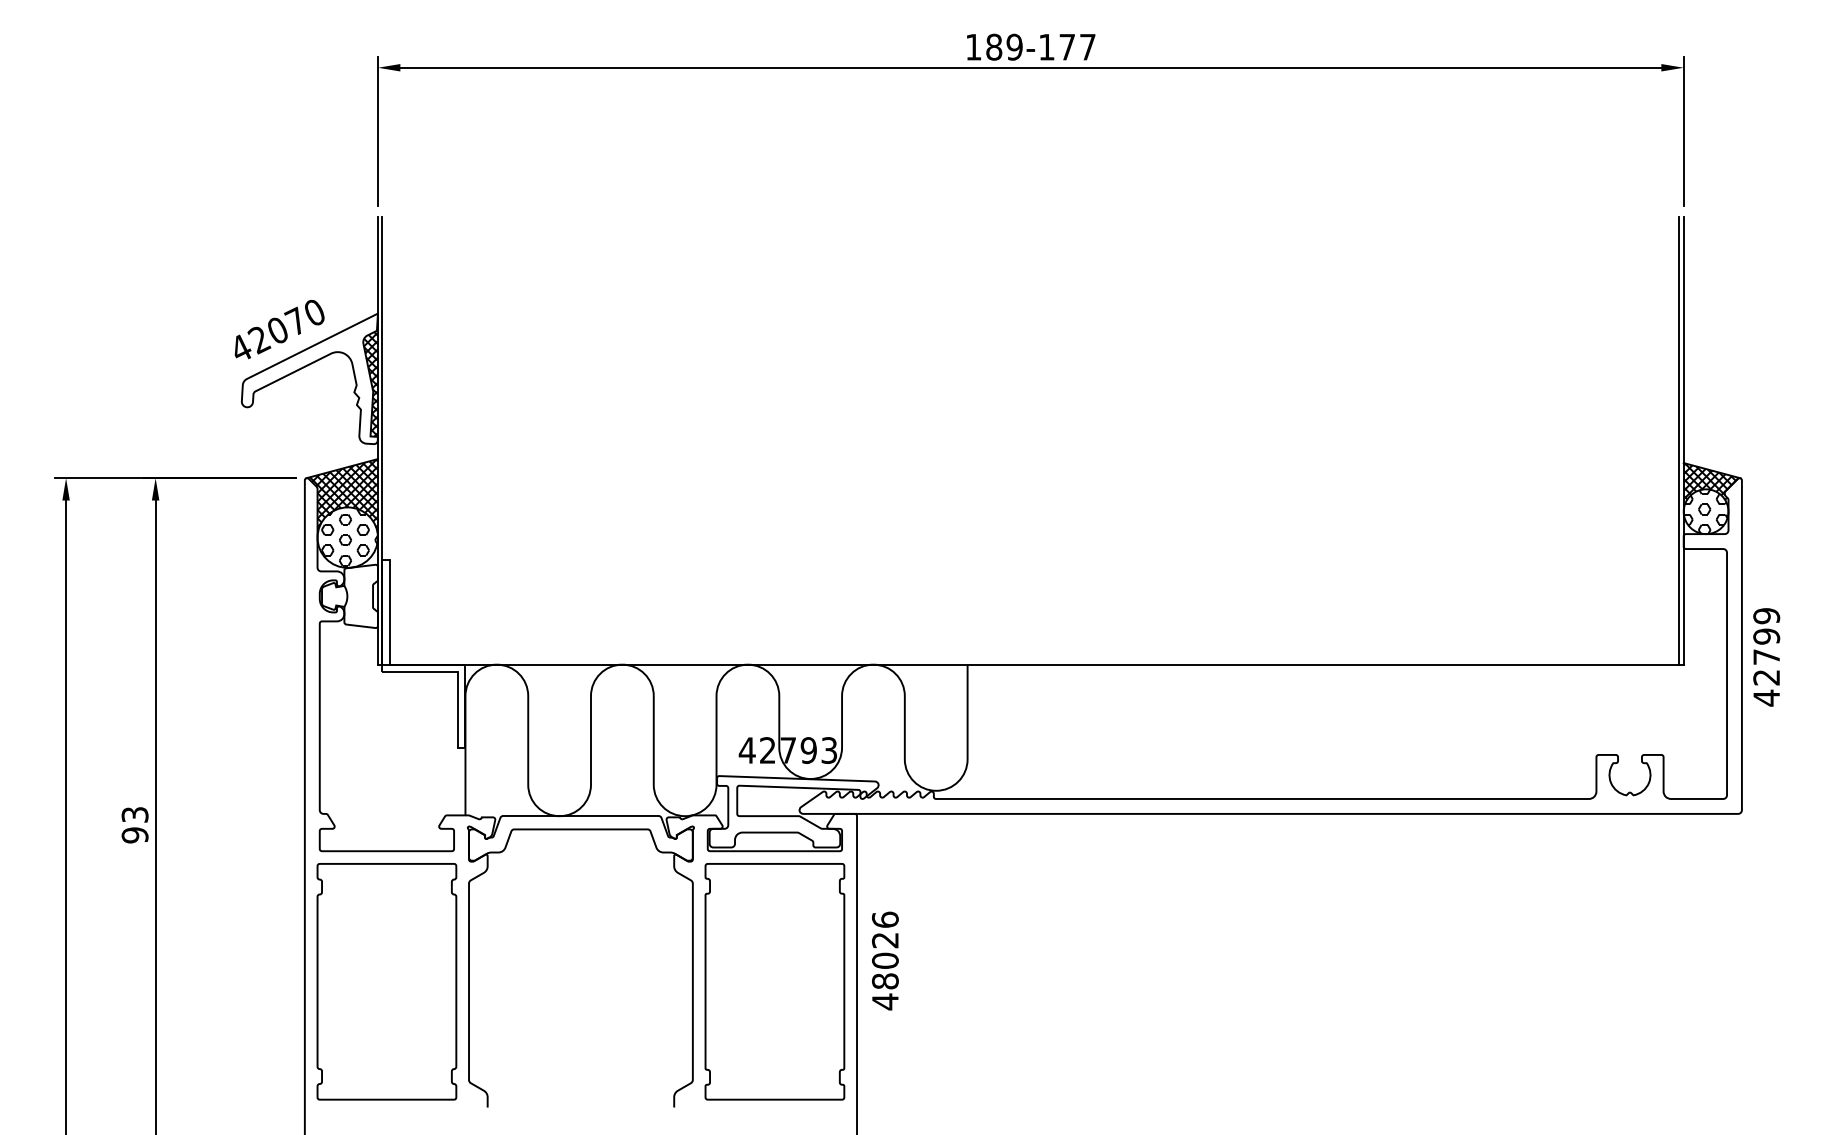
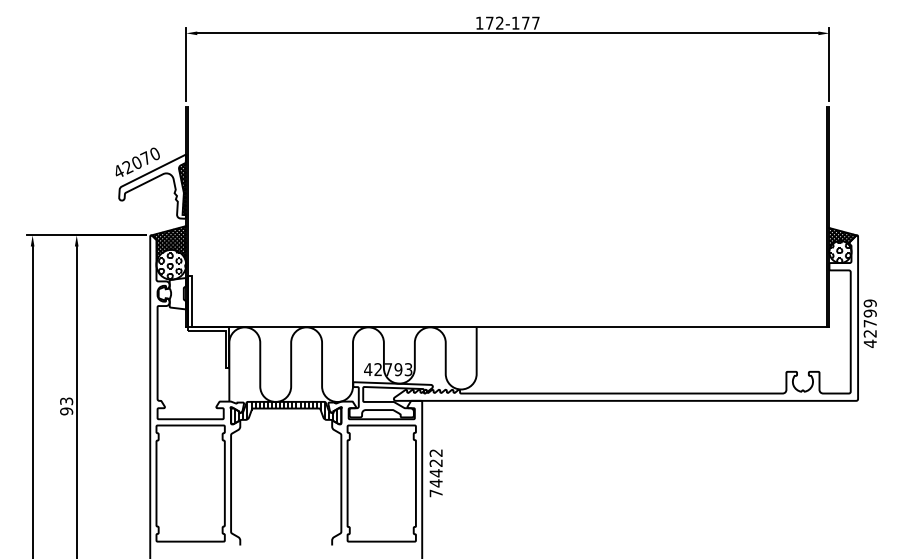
text: (1003, 45) -> (494, 22), 189-177 -> 172-177
hatch: (577, 837) -> (284, 412), added
text: (884, 961) -> (435, 473), 48026 -> 74422

